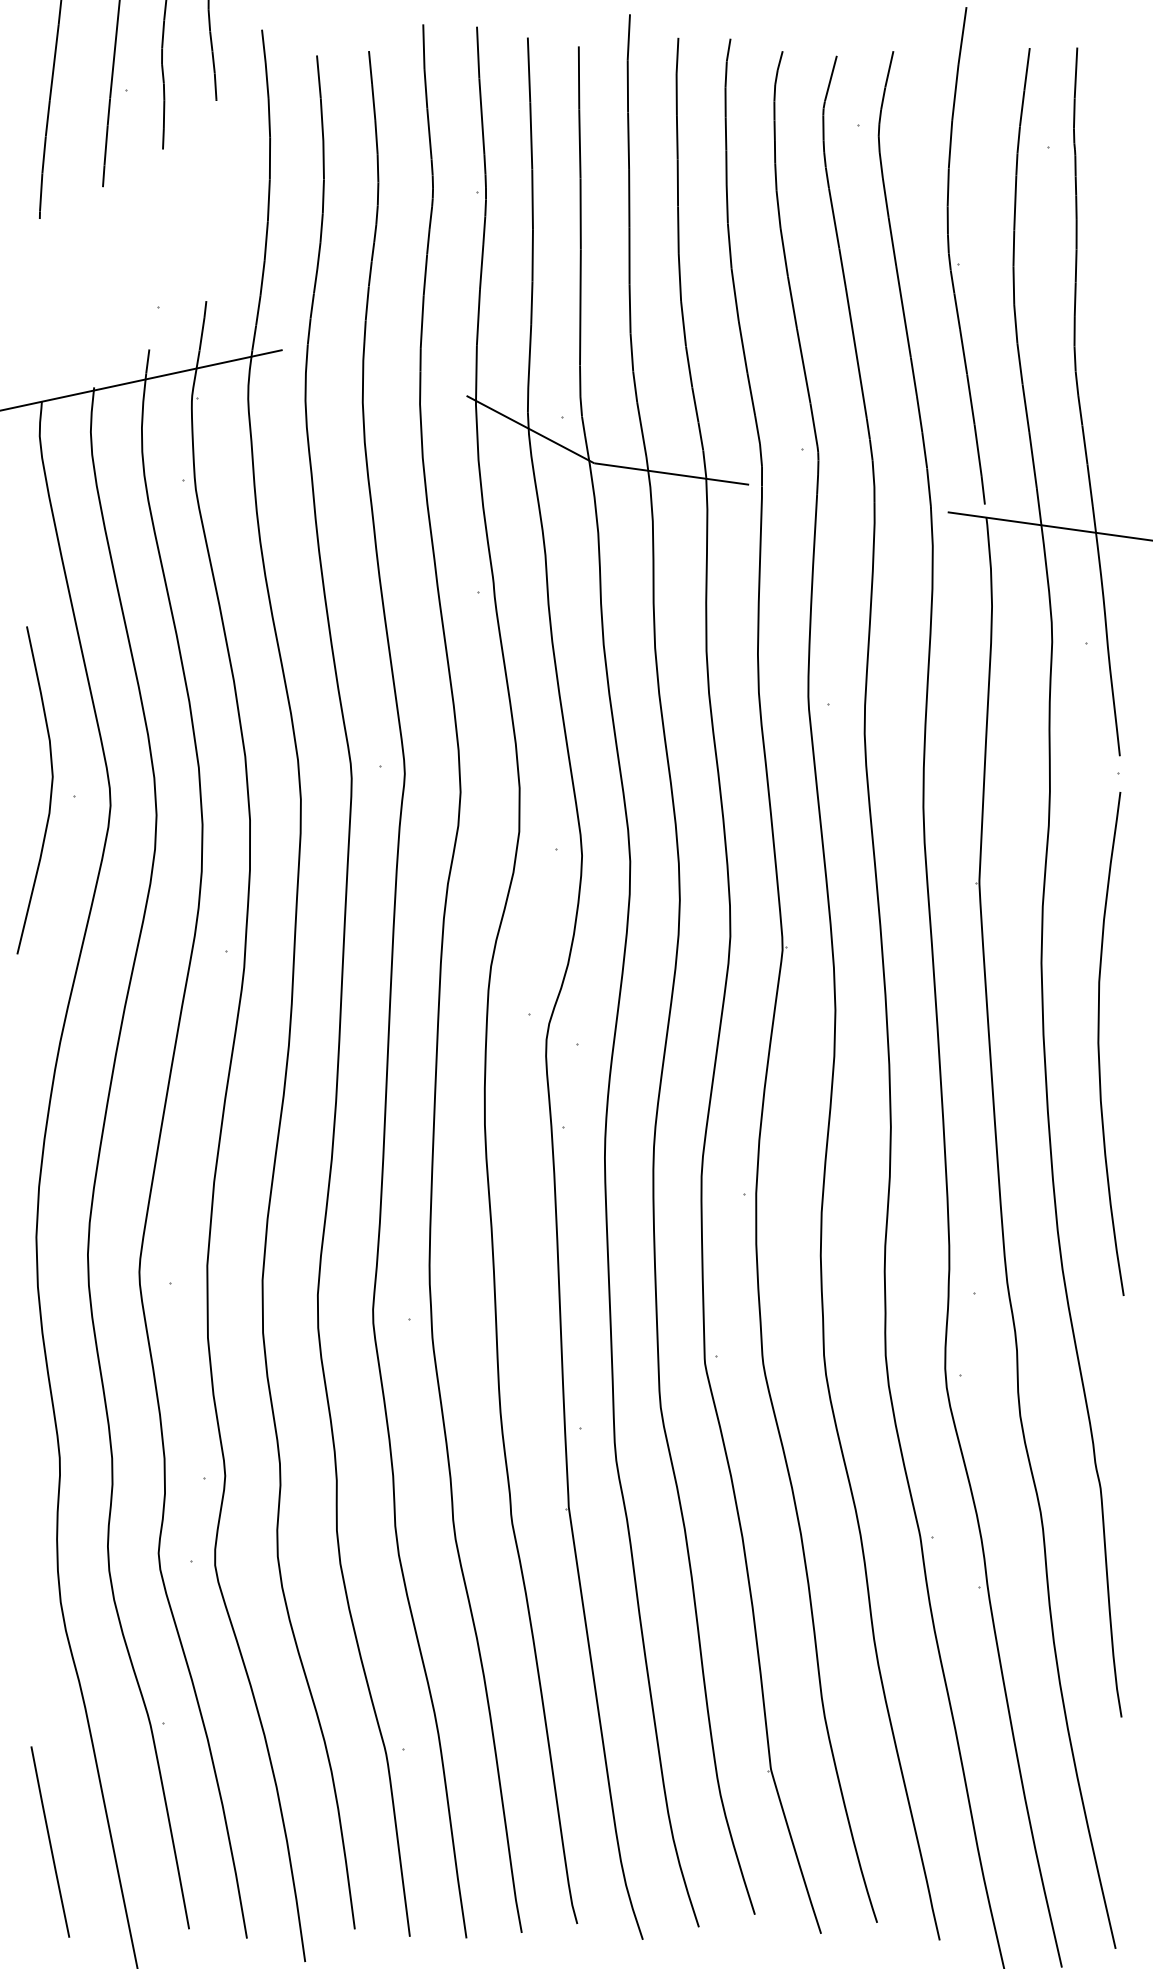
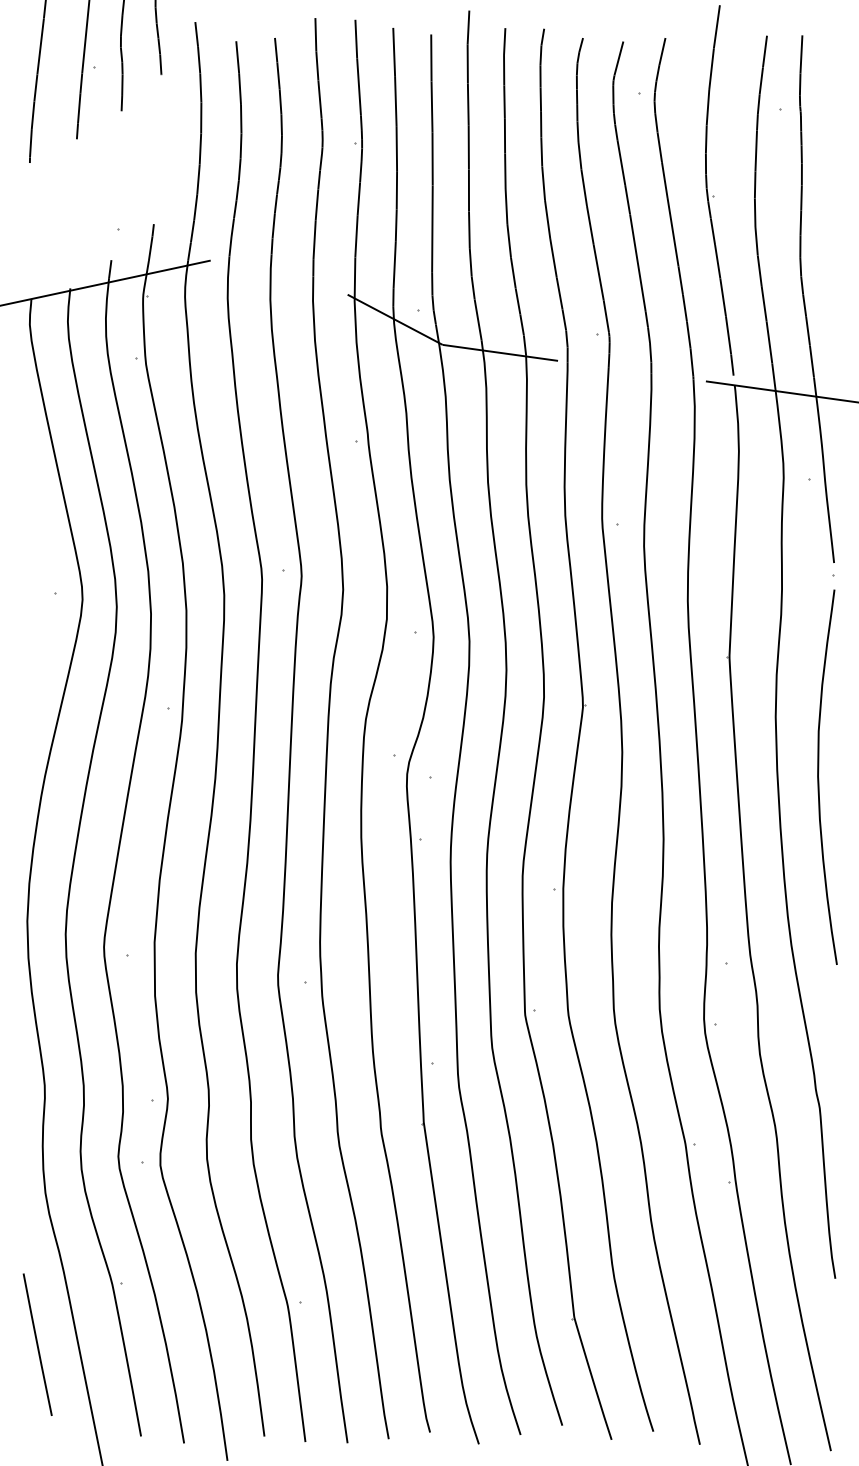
curve: (50, 790) -> (37, 588), removed
line: (50, 1841) -> (37, 1344), moved

